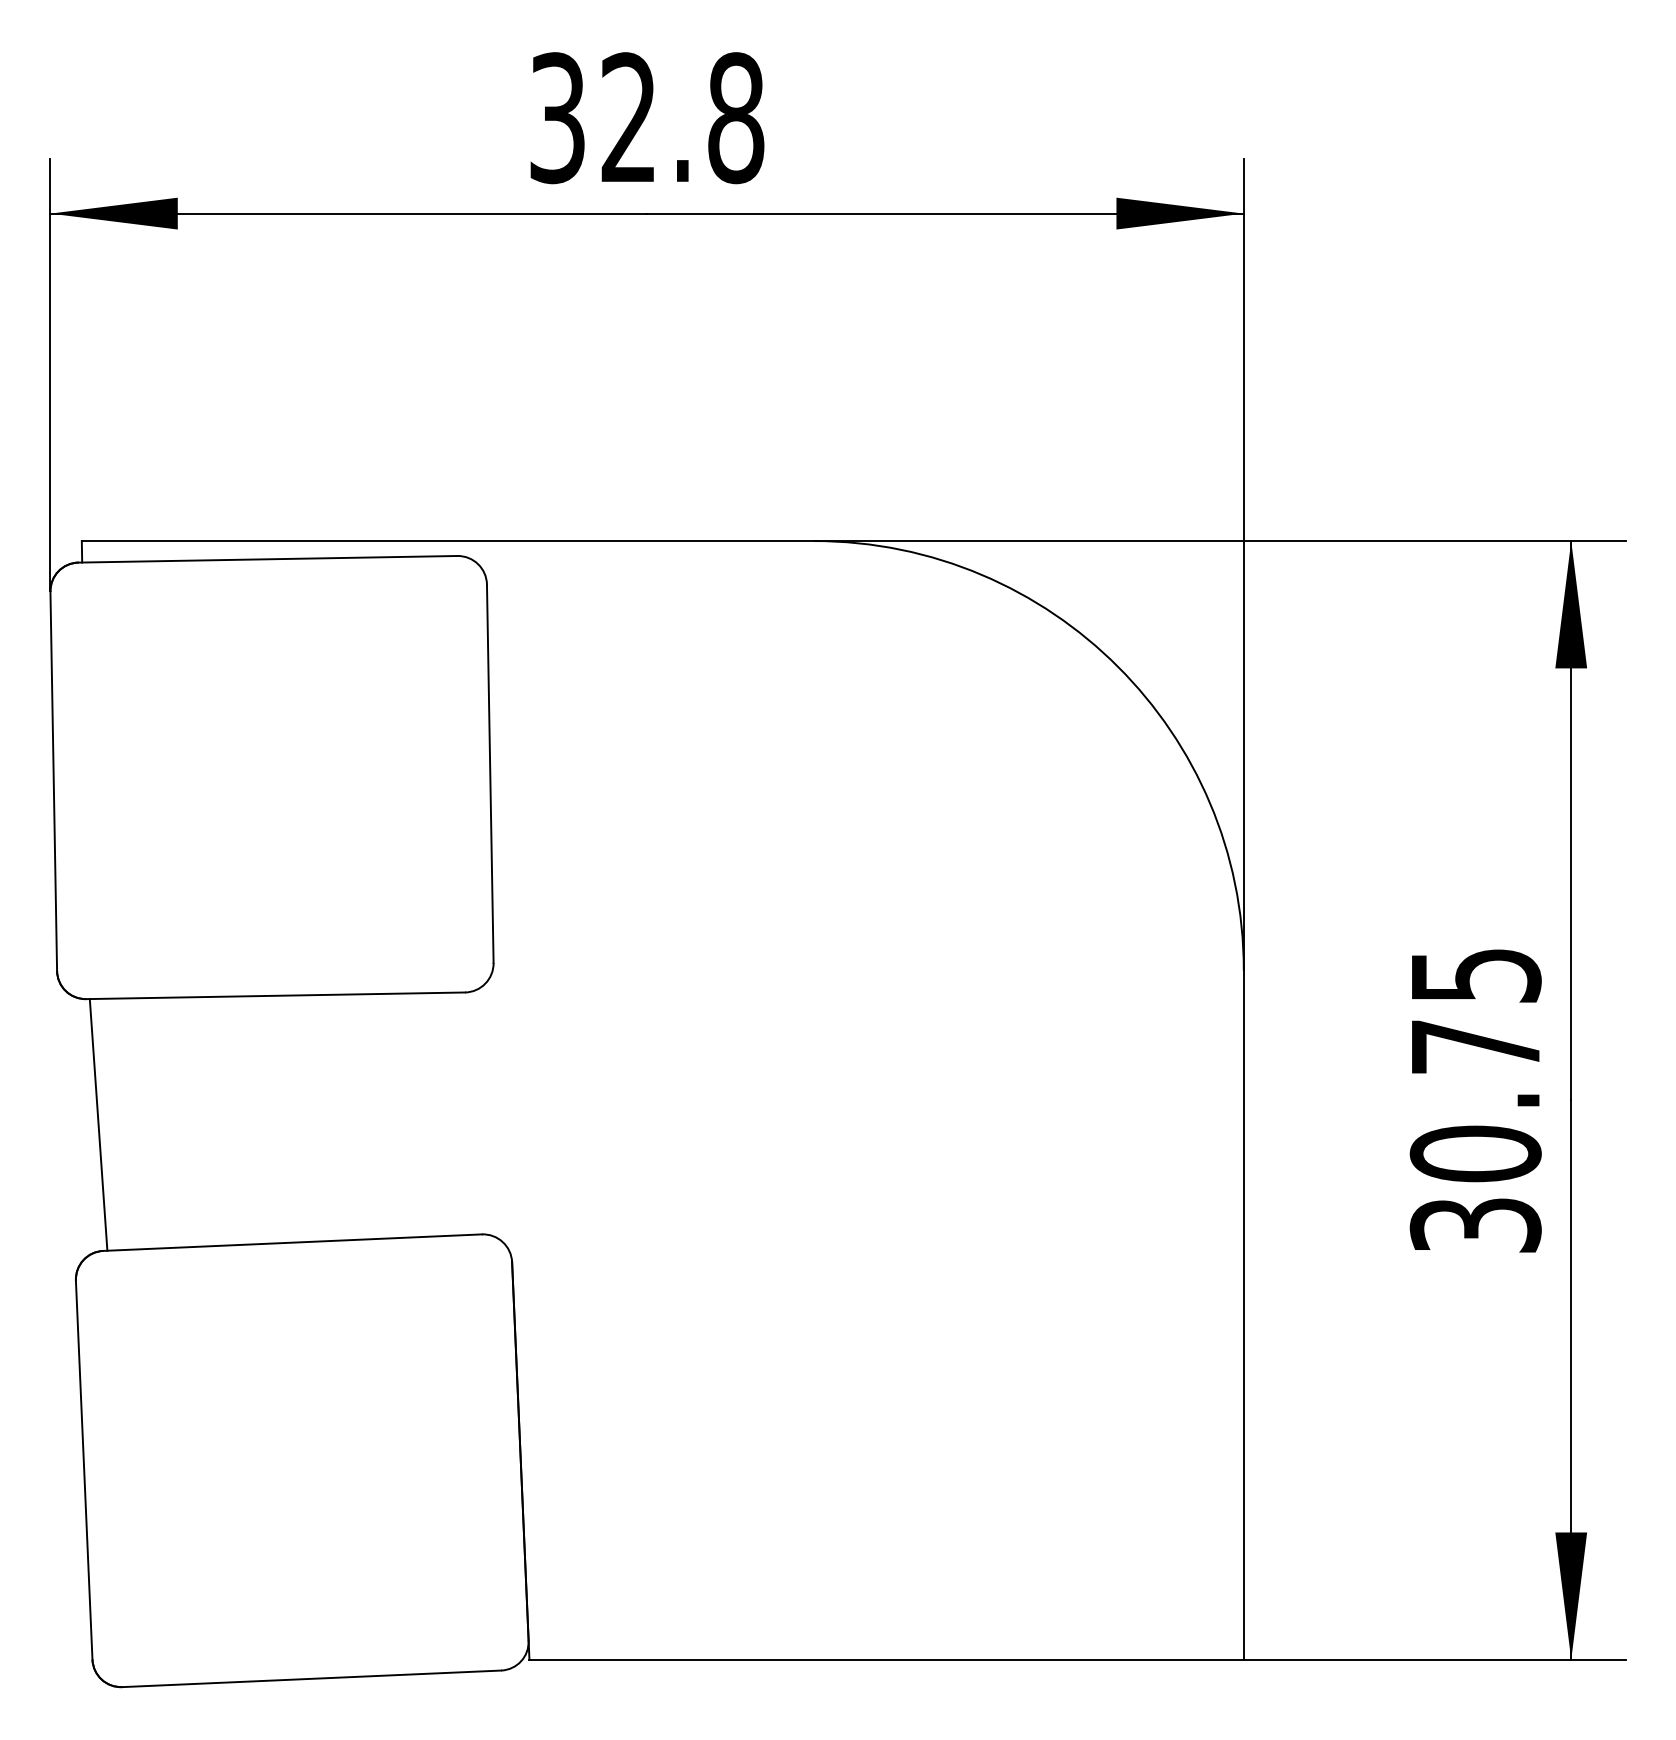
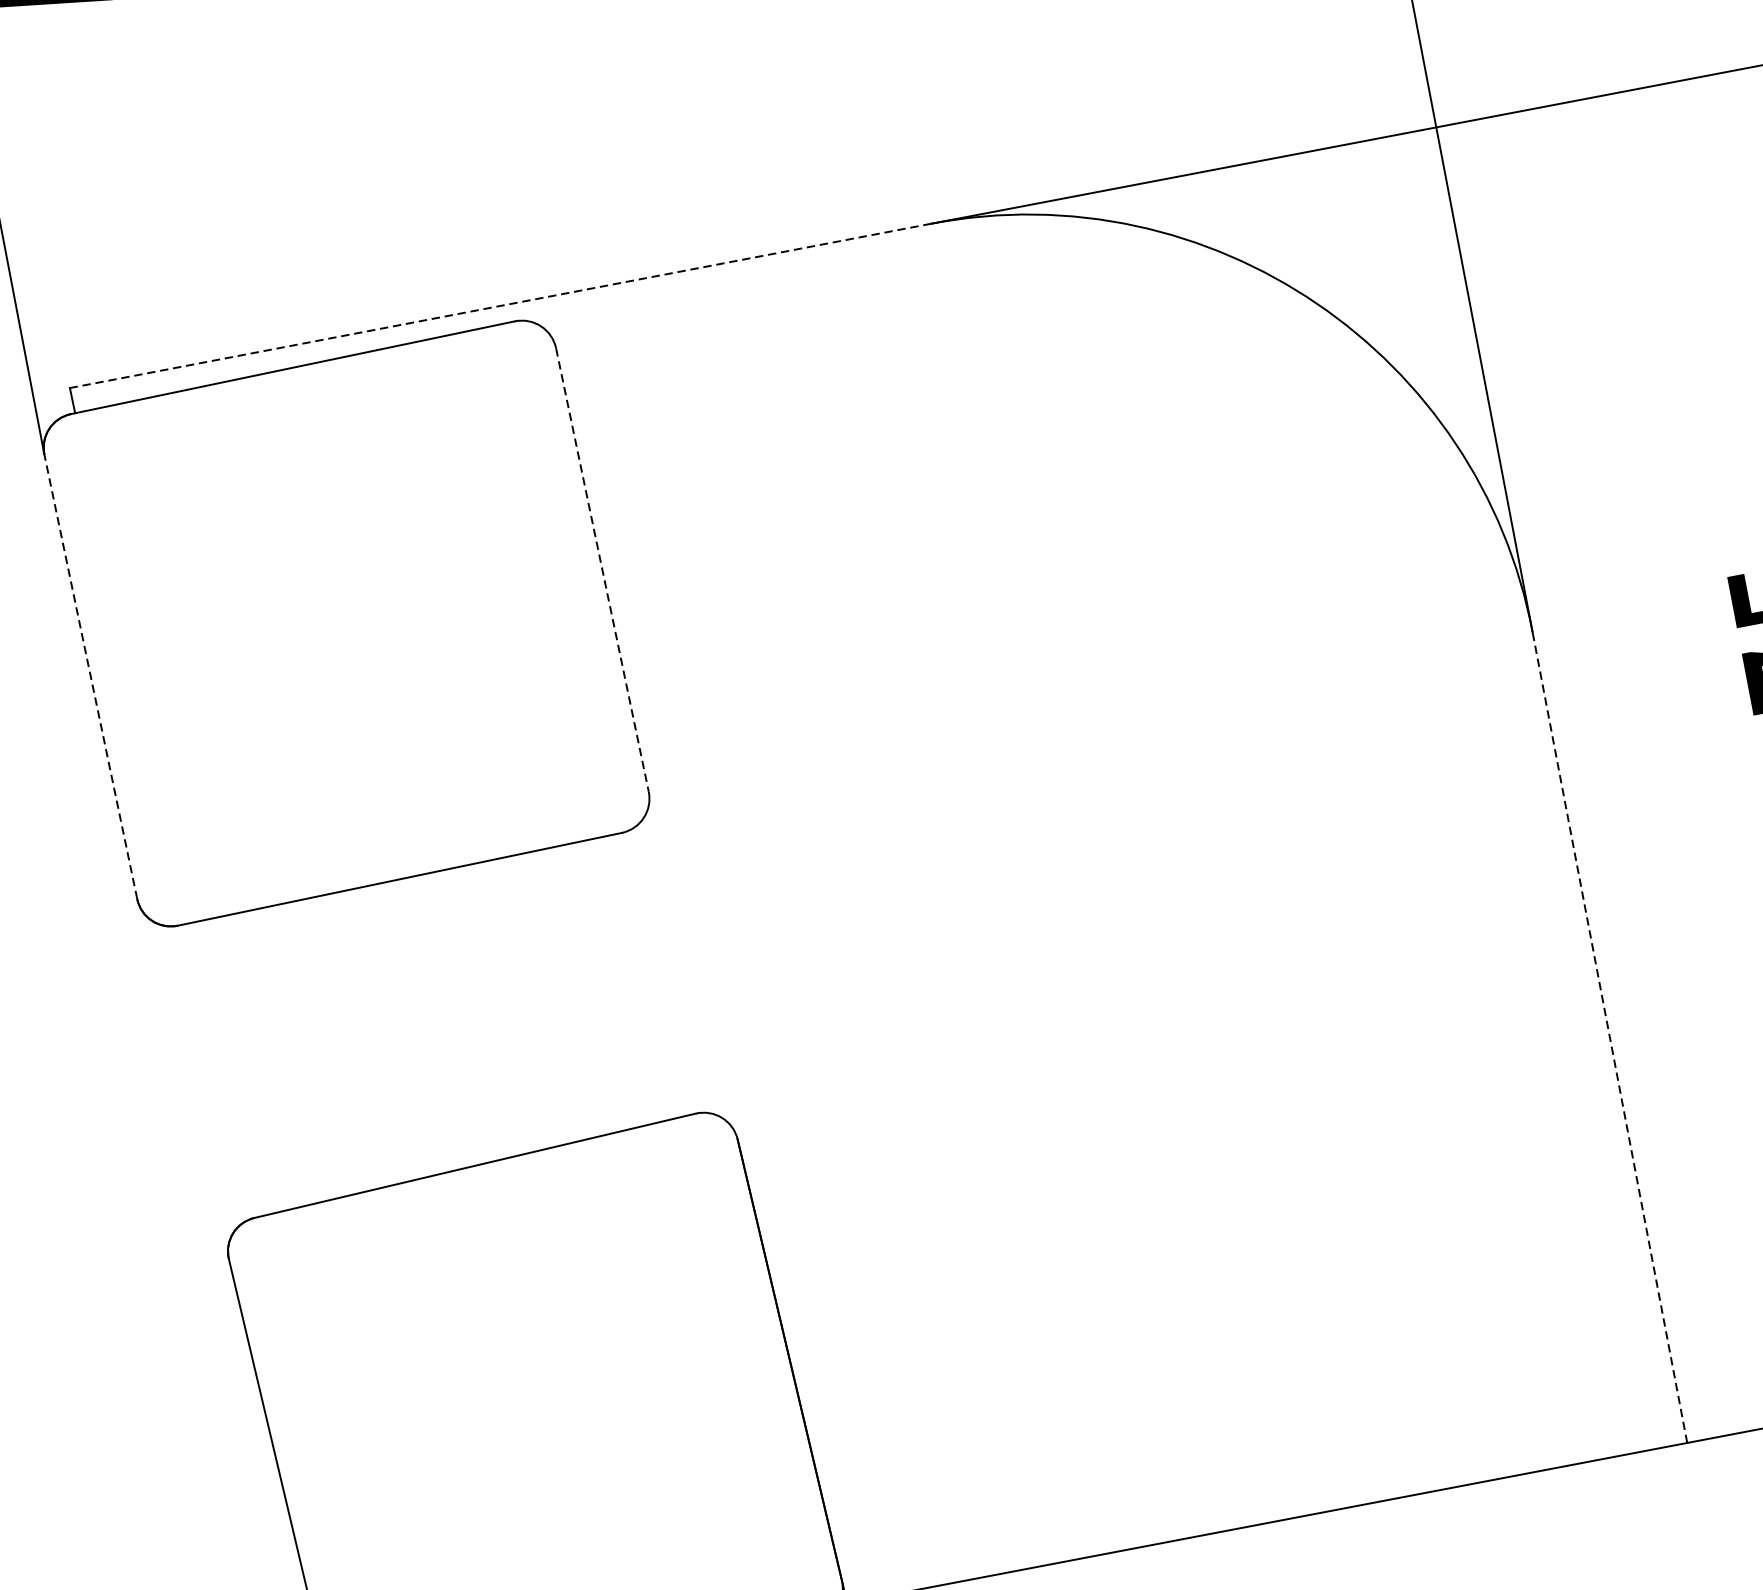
line: (447, 541) -> (500, 306), solid -> dashed
line: (490, 774) -> (602, 570), solid -> dashed
line: (53, 781) -> (90, 677), solid -> dashed
line: (98, 1124) -> (220, 1070), removed
line: (1243, 1315) -> (1609, 1038), solid -> dashed

